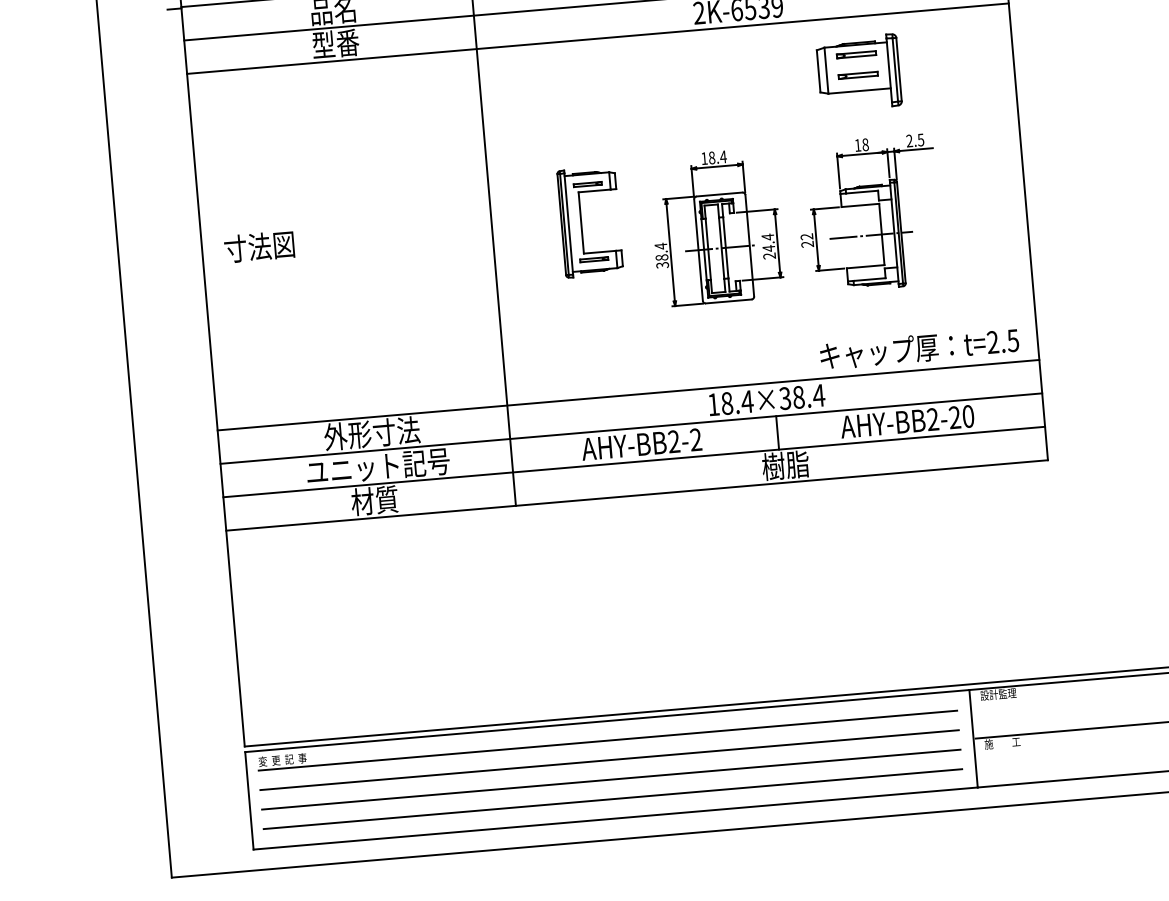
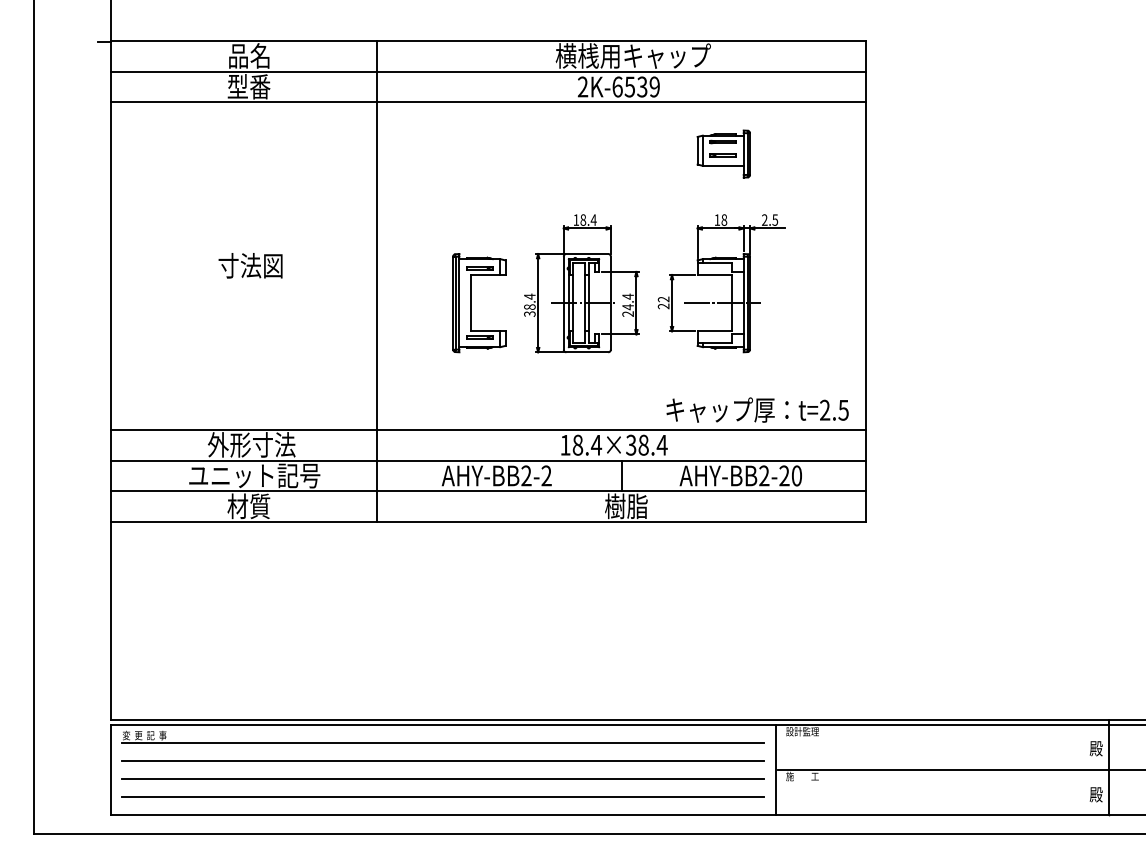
part: (858, 72) -> (723, 153), size x0.71
part: (581, 223) -> (471, 303), moved
text: (259, 246) -> (250, 265), moved

